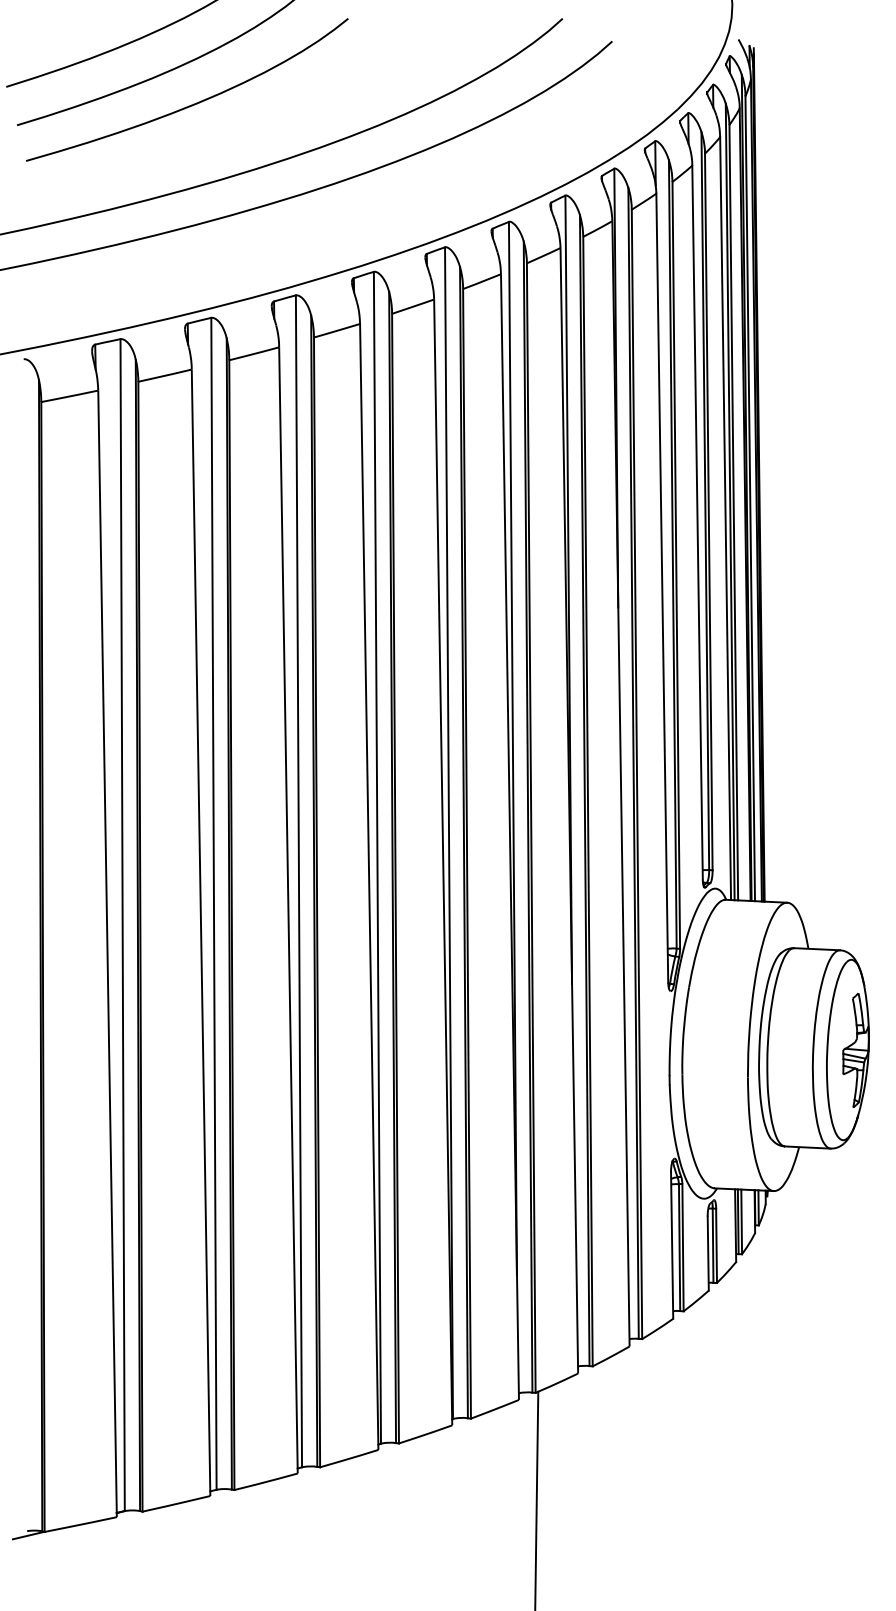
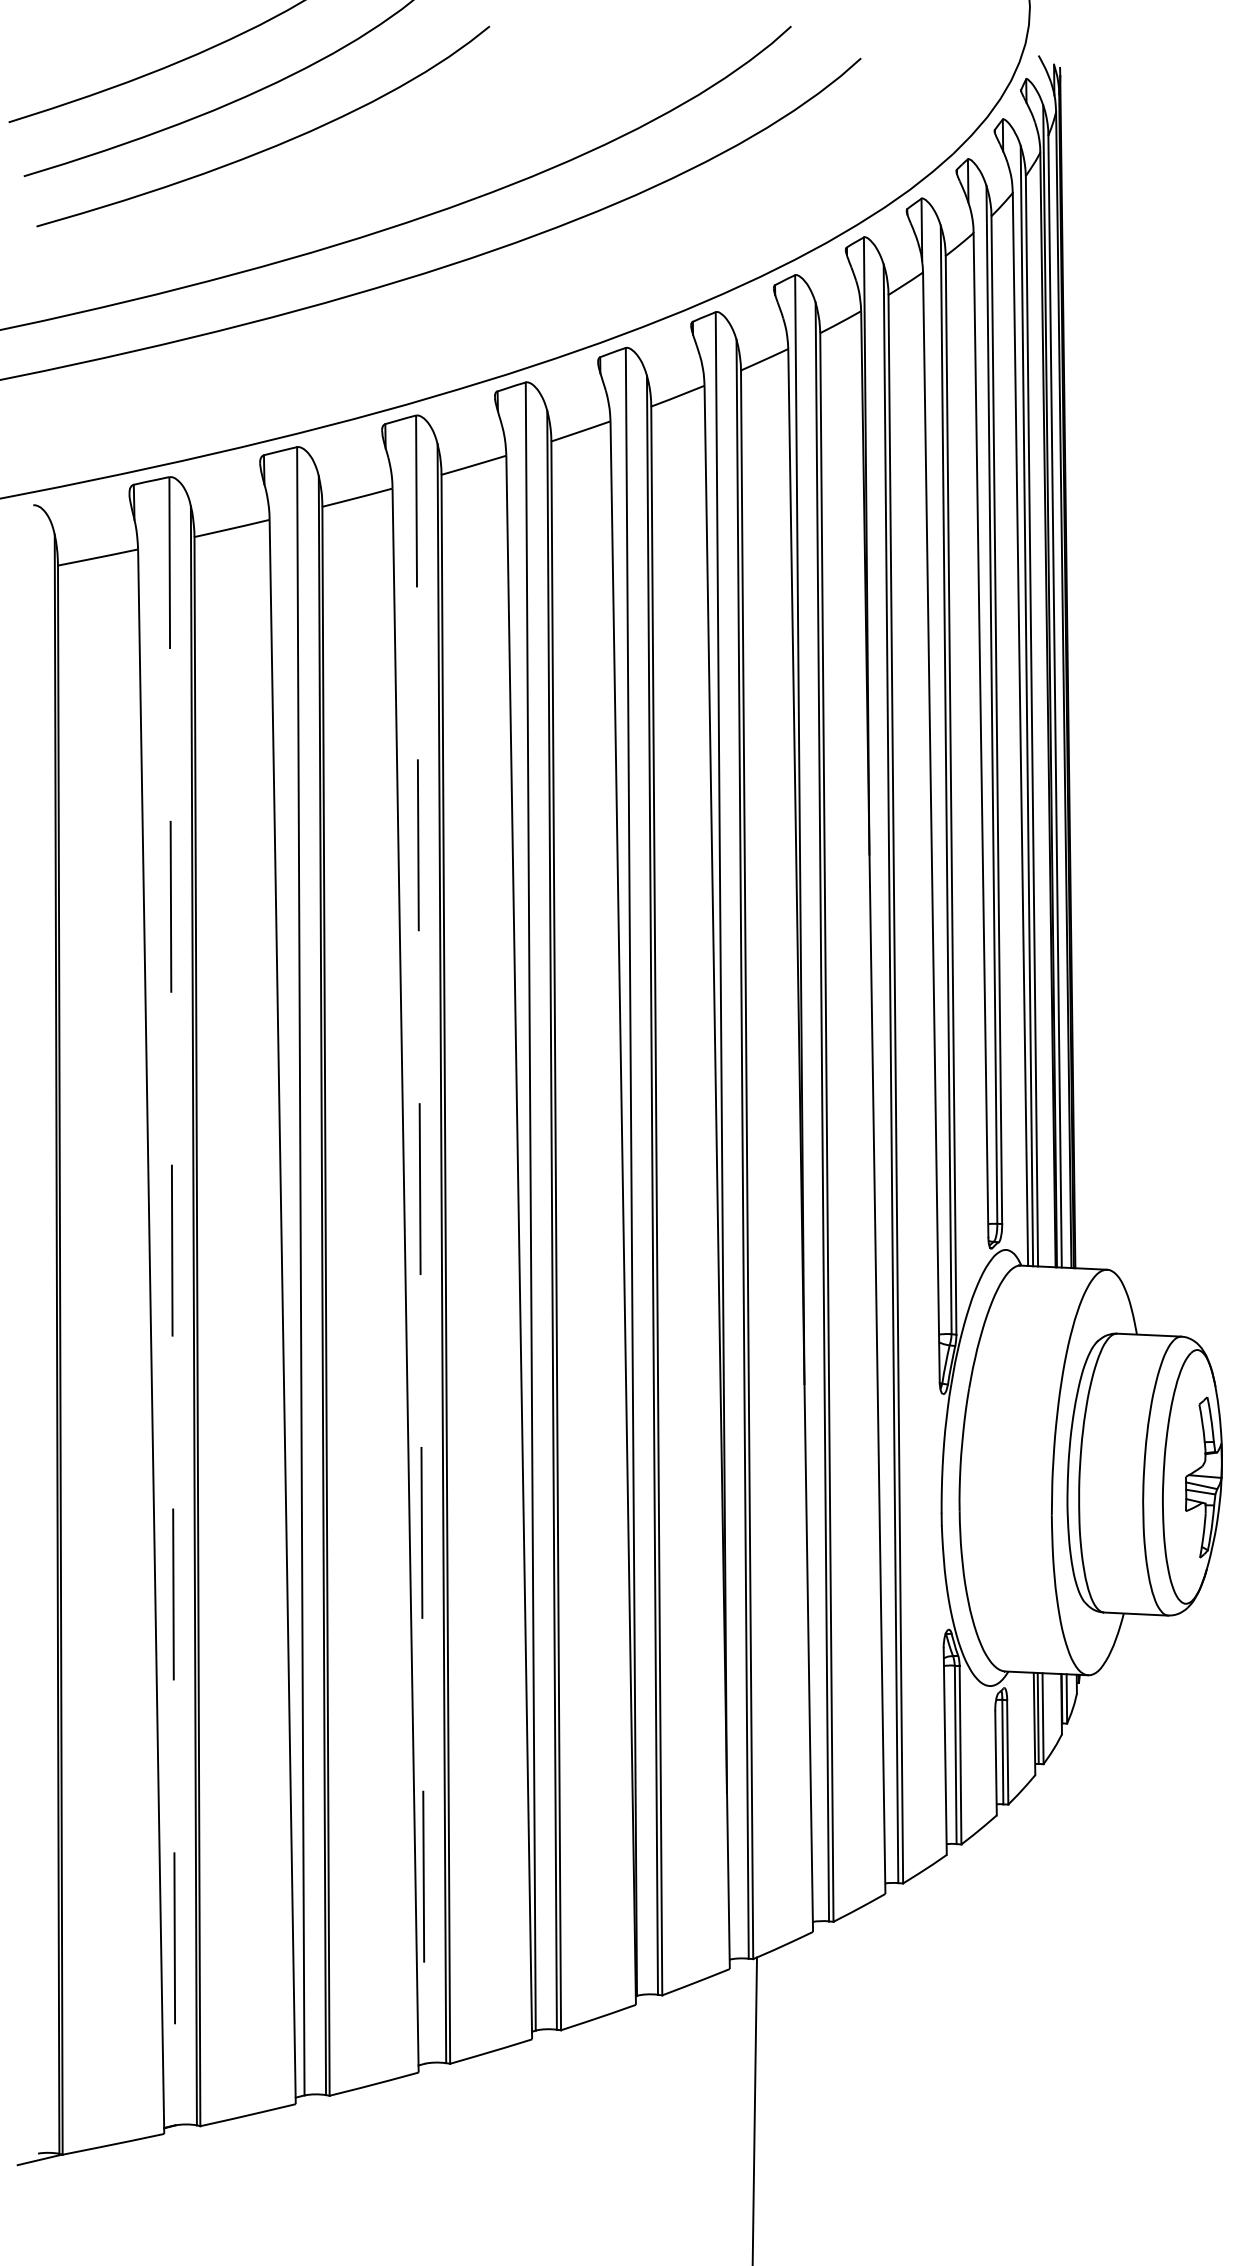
line: (299, 881) -> (420, 1240), solid -> dashed
line: (122, 925) -> (172, 1301), solid -> dashed

